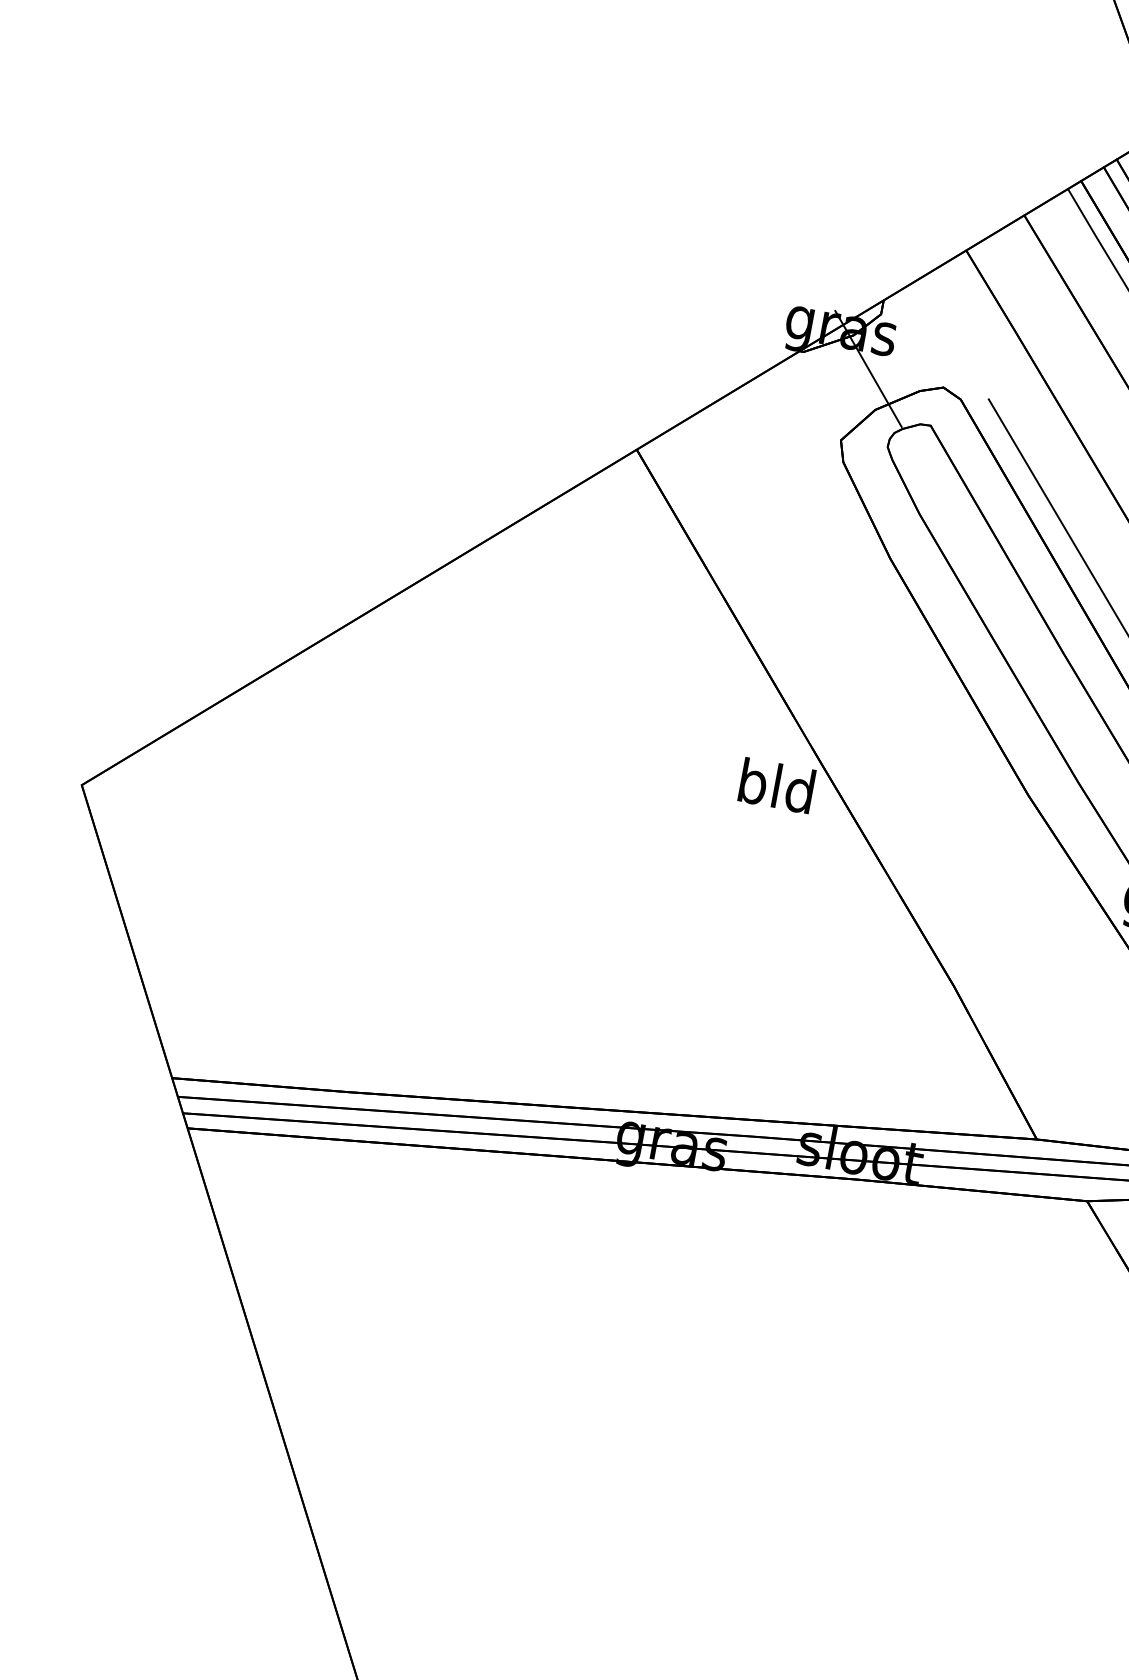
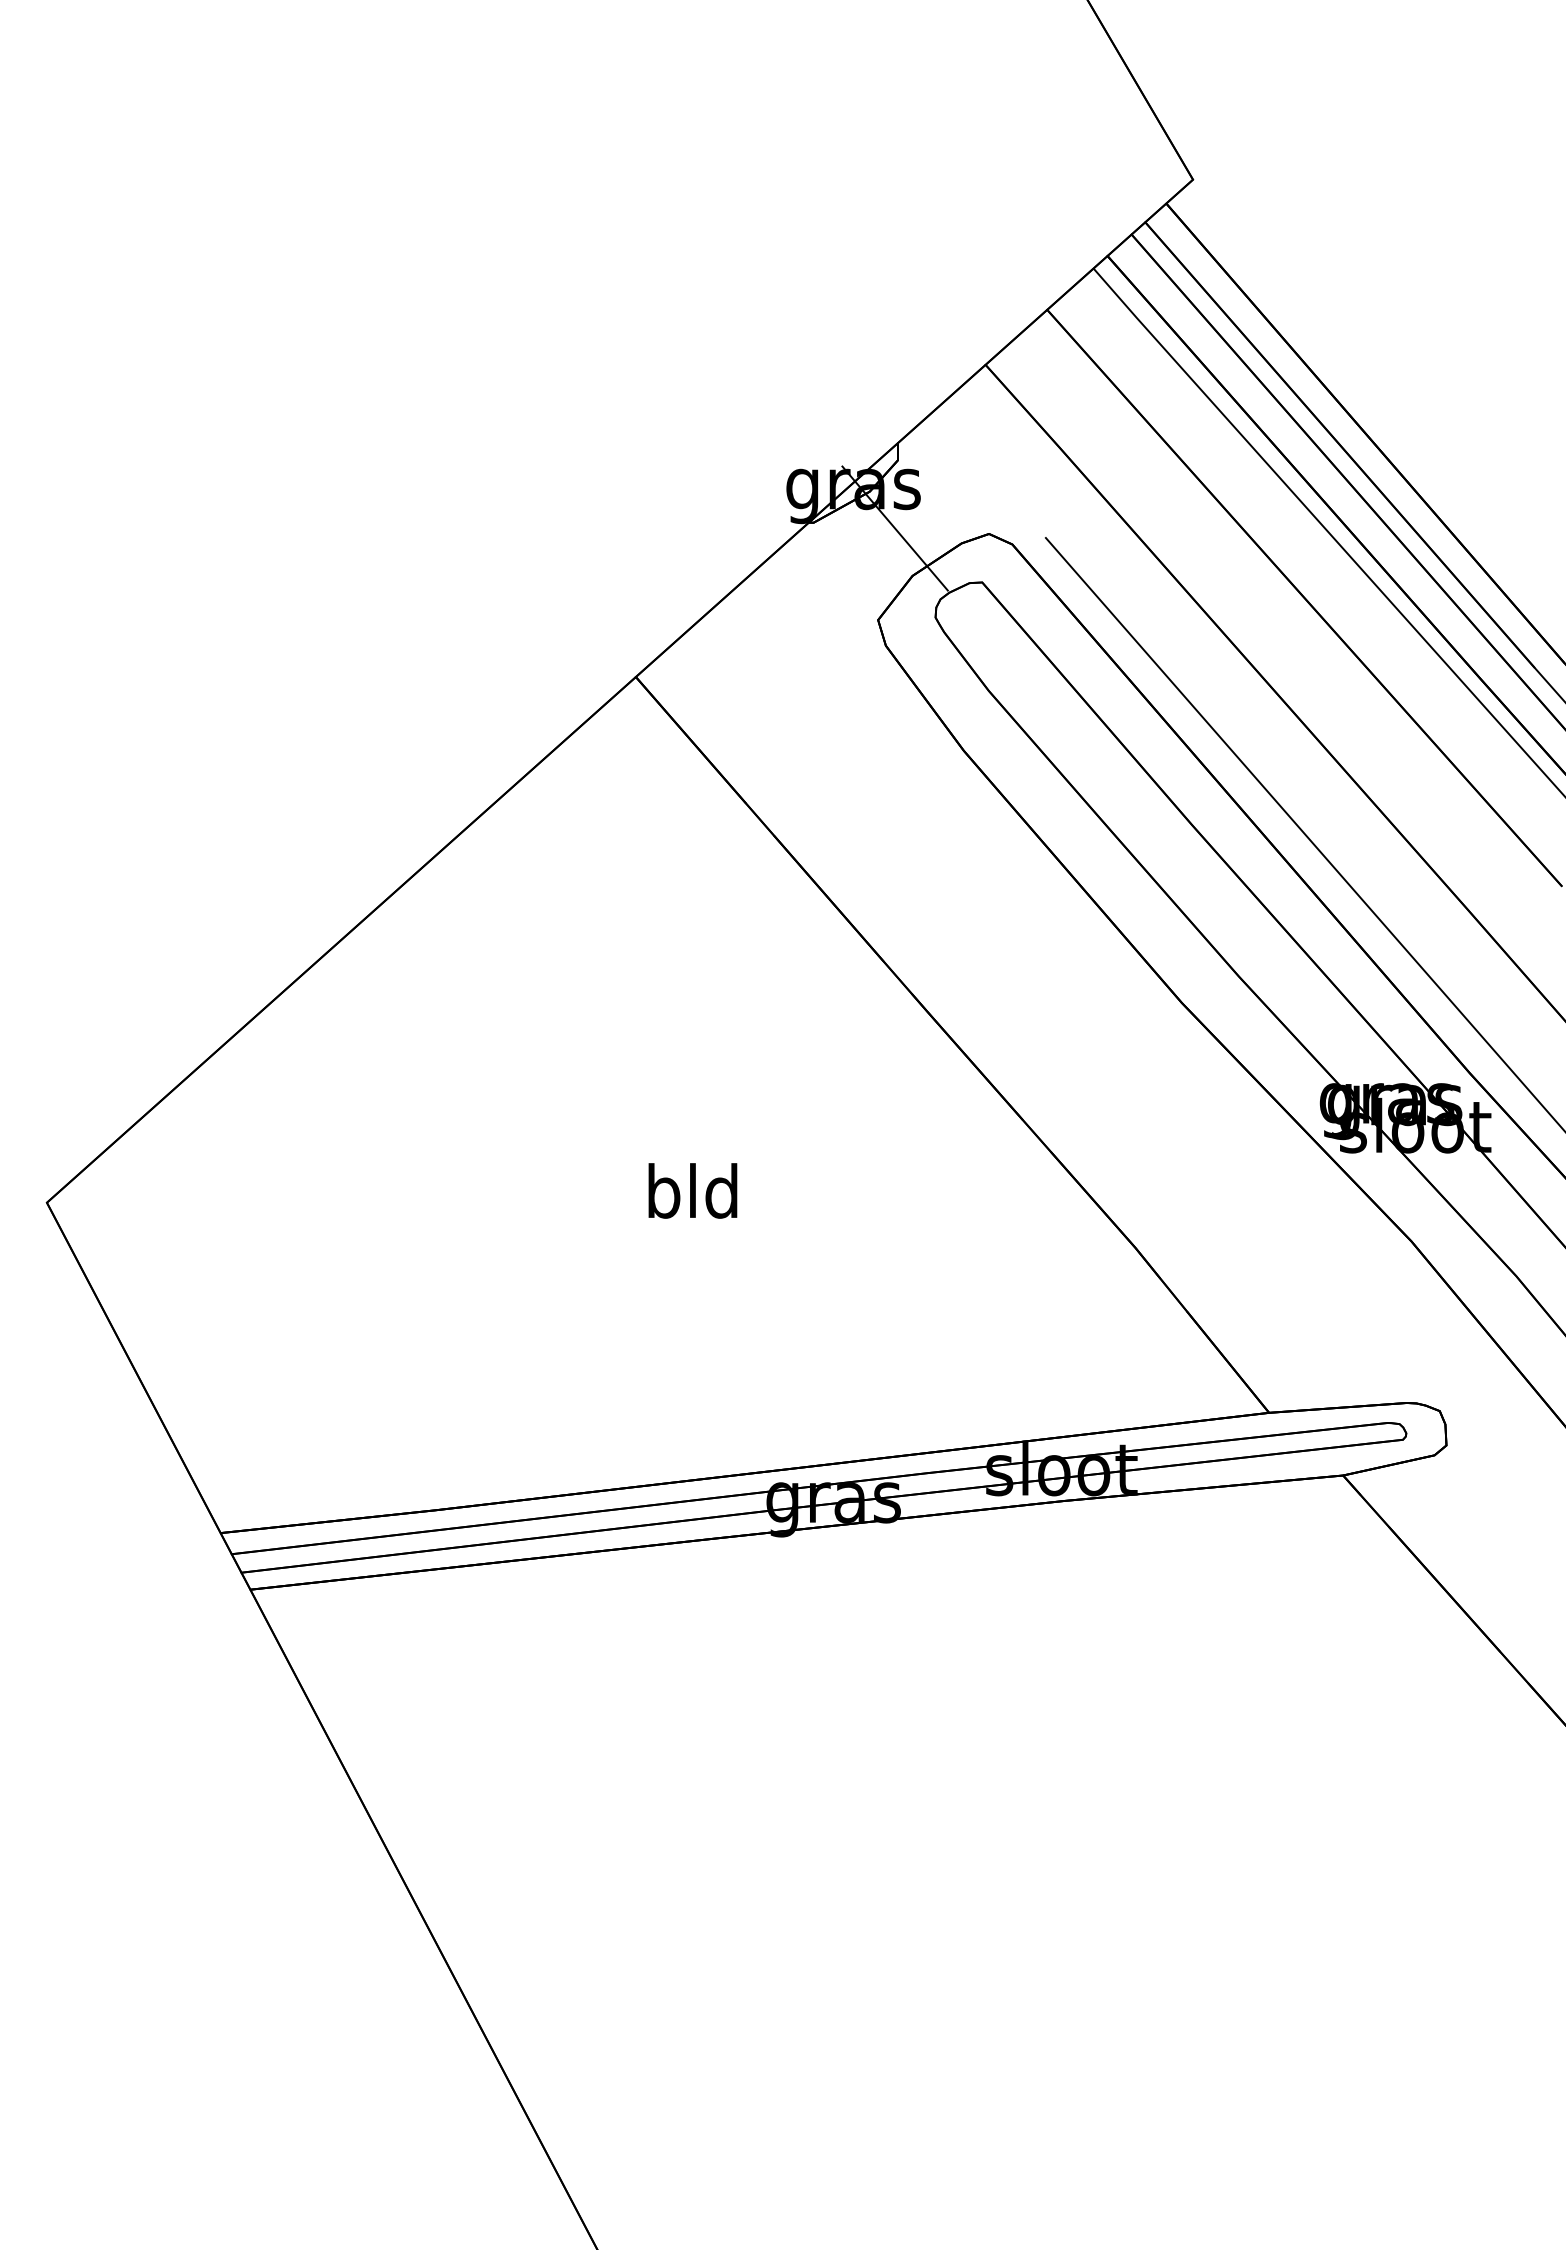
text: (776, 785) -> (692, 1190), moved

